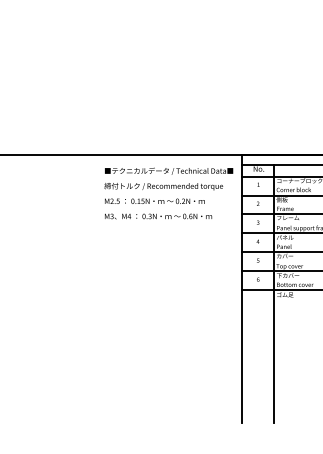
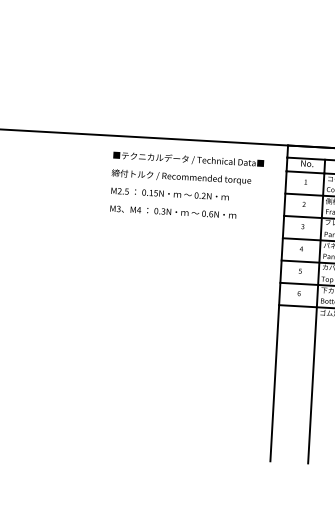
text: (168, 193) -> (186, 185), moved

